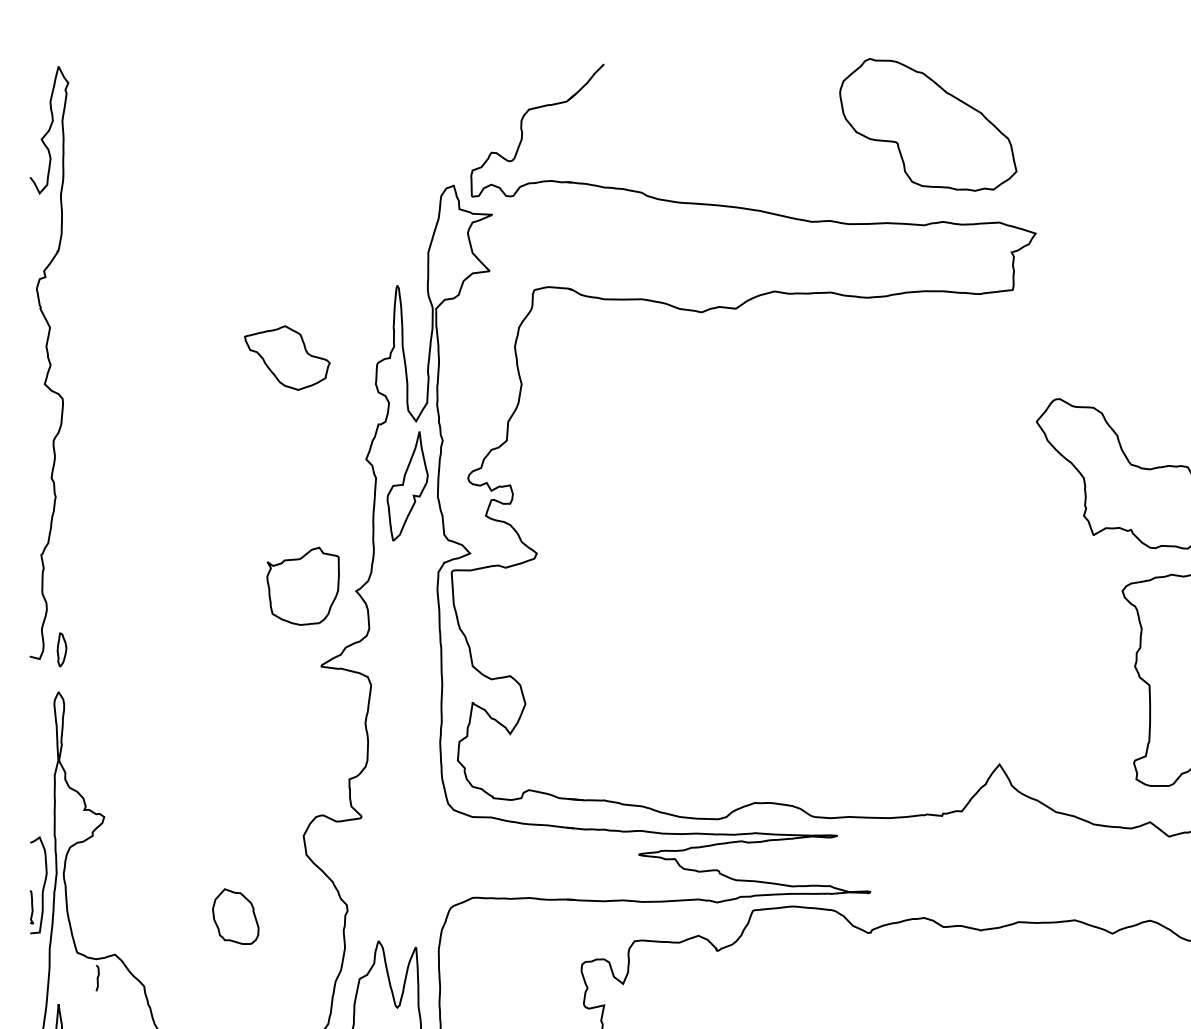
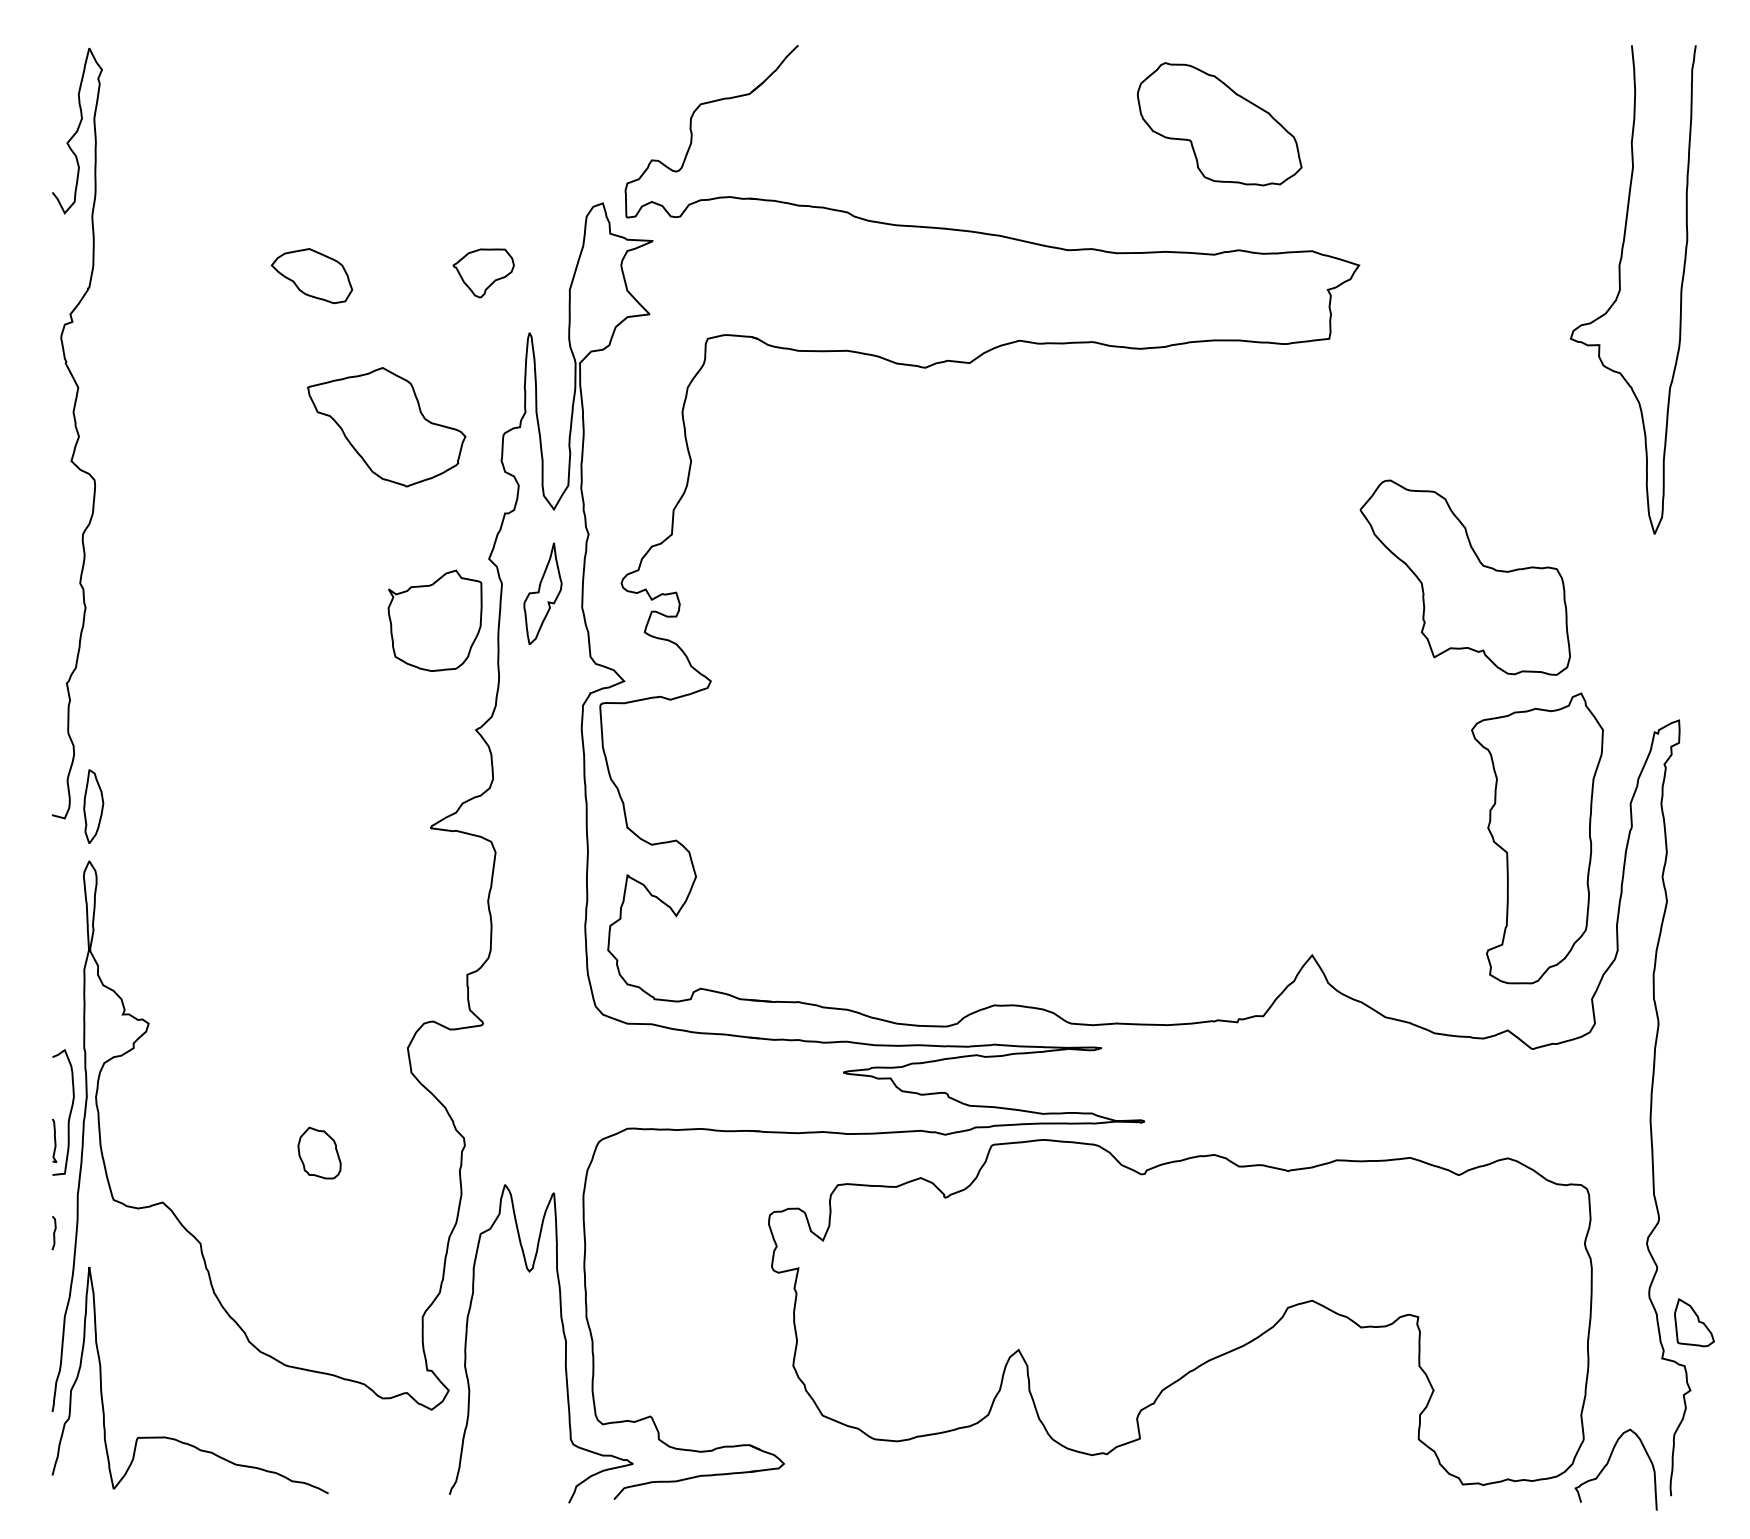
part: (928, 125) -> (1219, 124), size x0.71
part: (361, 239) -> (483, 273), added
part: (229, 242) -> (311, 276), added
part: (287, 358) -> (386, 427), size x1.43
part: (407, 486) -> (542, 593), size x0.71
part: (302, 586) -> (434, 620), moved
part: (61, 649) -> (93, 806), size x1.67
part: (235, 916) -> (319, 1152), size x0.71
curve: (97, 978) -> (53, 1233), moved

